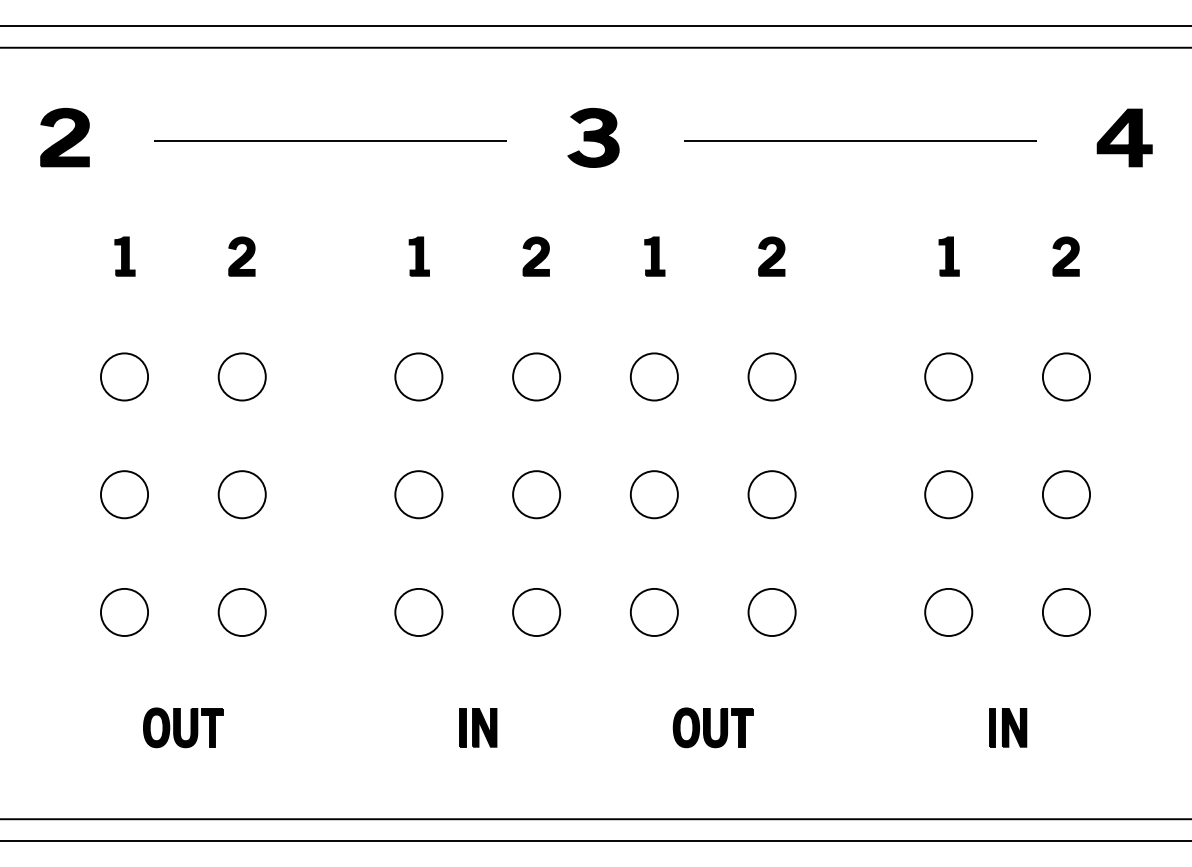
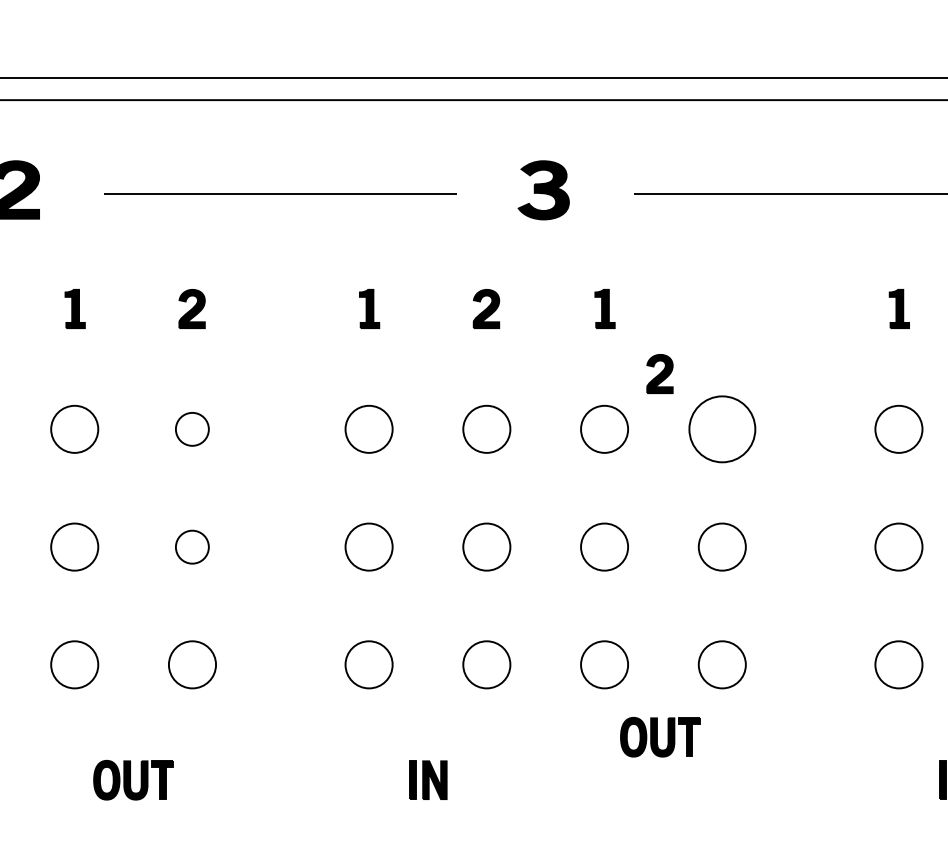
part: (771, 256) -> (659, 373), moved
part: (241, 376) -> (191, 428), size x0.7
part: (771, 376) -> (721, 428), size x1.4
part: (241, 494) -> (191, 546), size x0.7
part: (712, 727) -> (659, 736), moved

